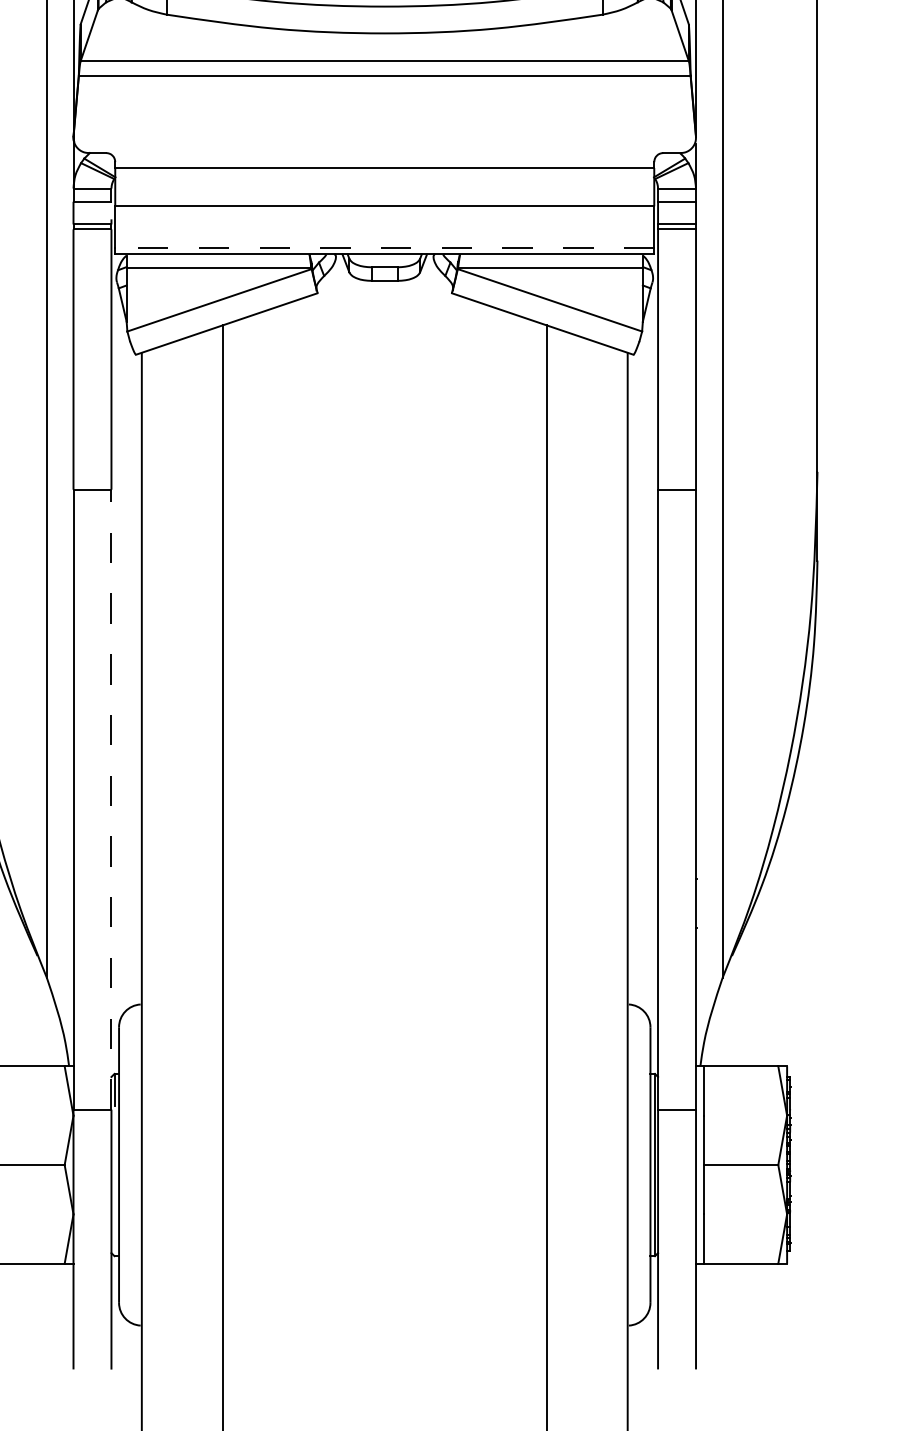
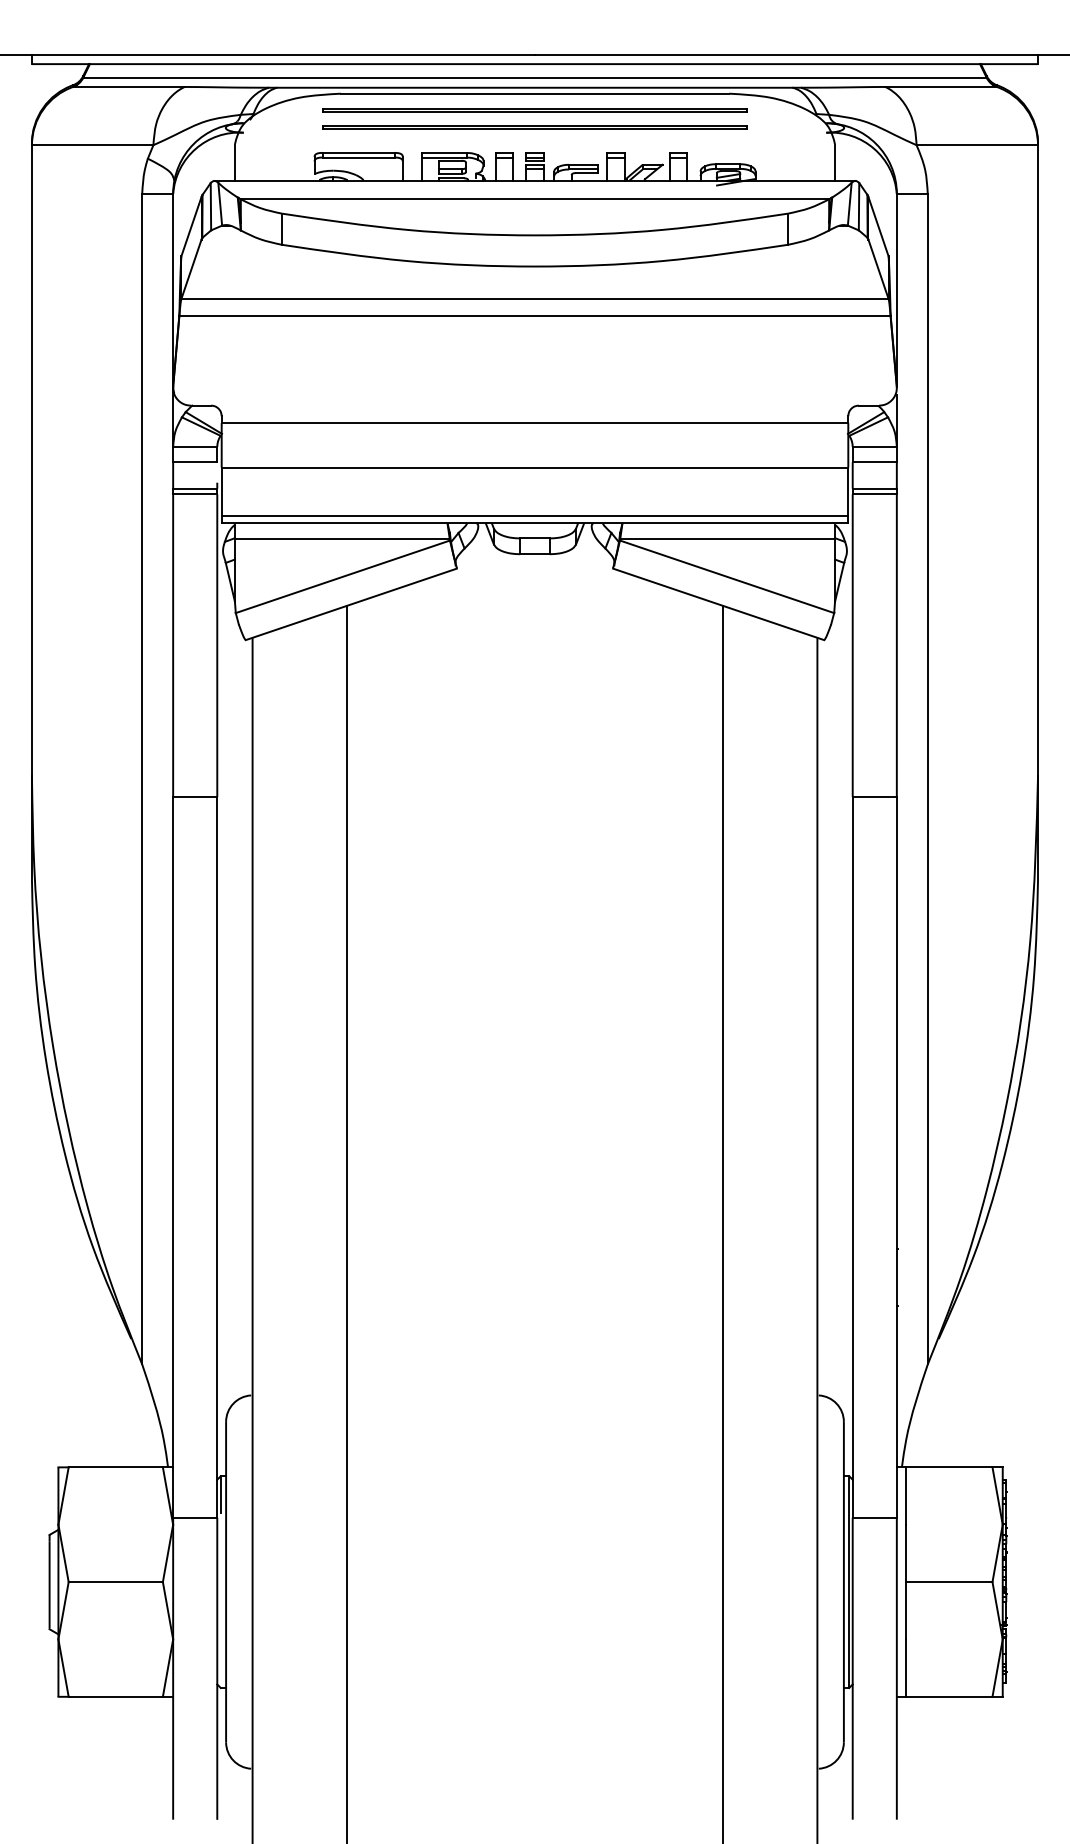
line: (384, 247) -> (534, 515), dashed -> solid
line: (111, 798) -> (217, 1156), dashed -> solid

